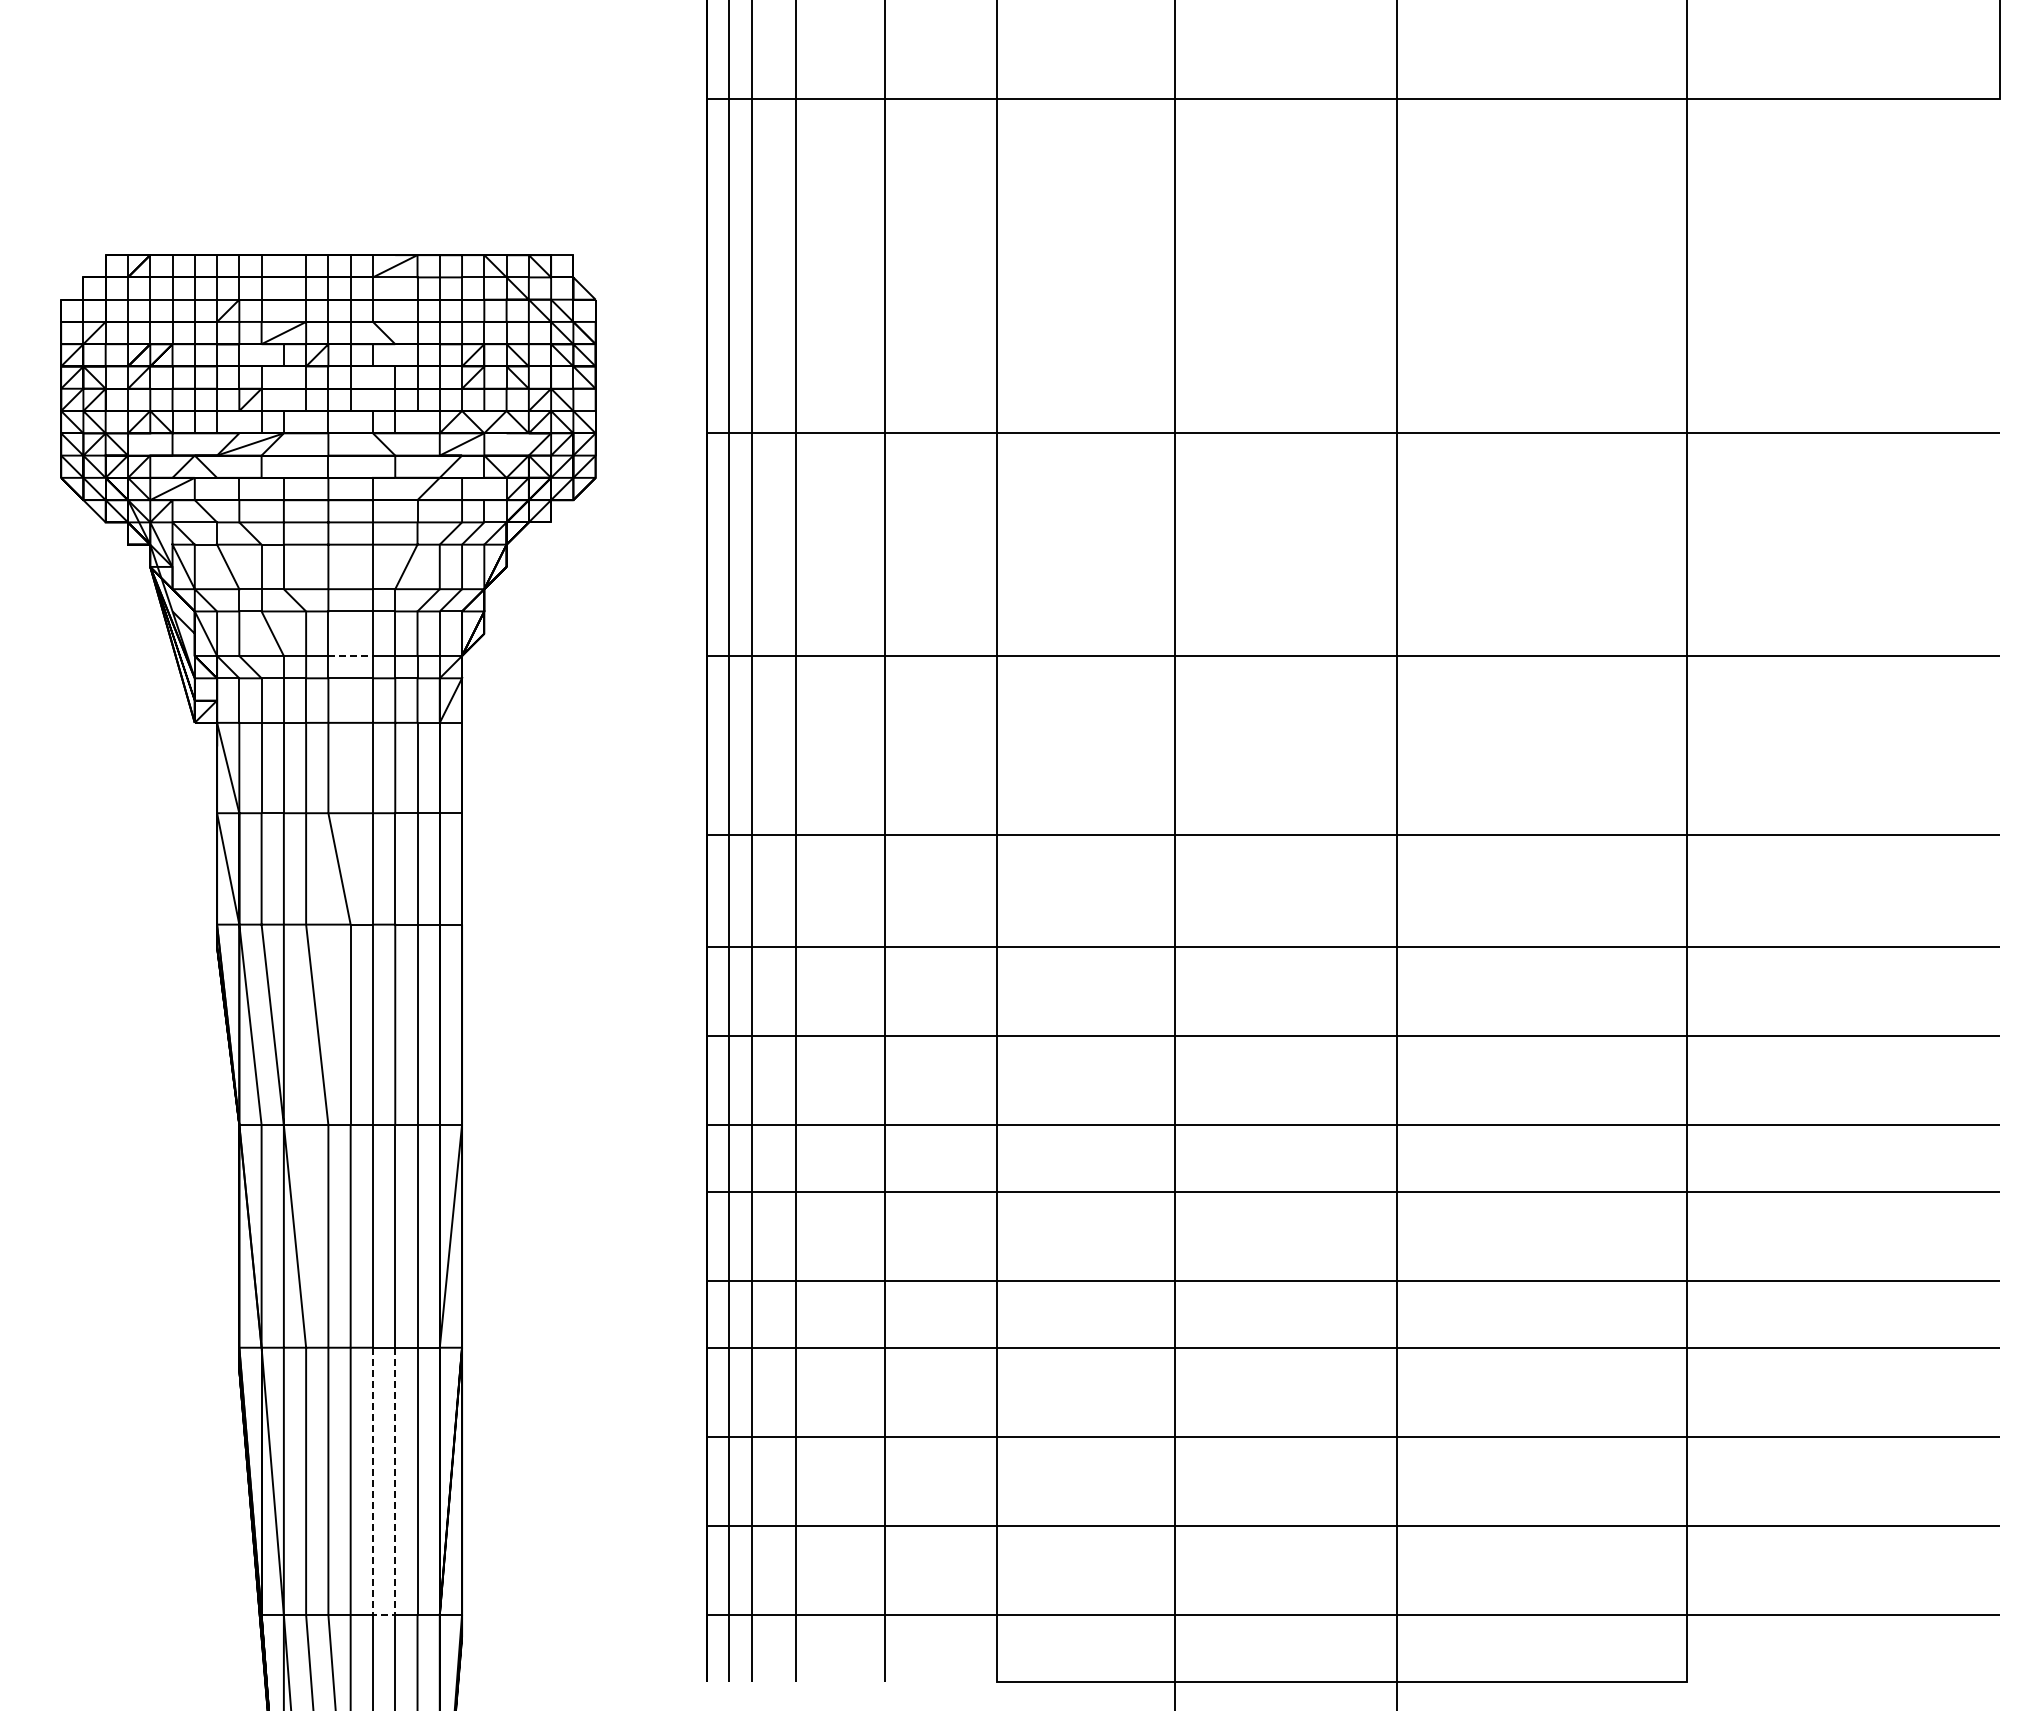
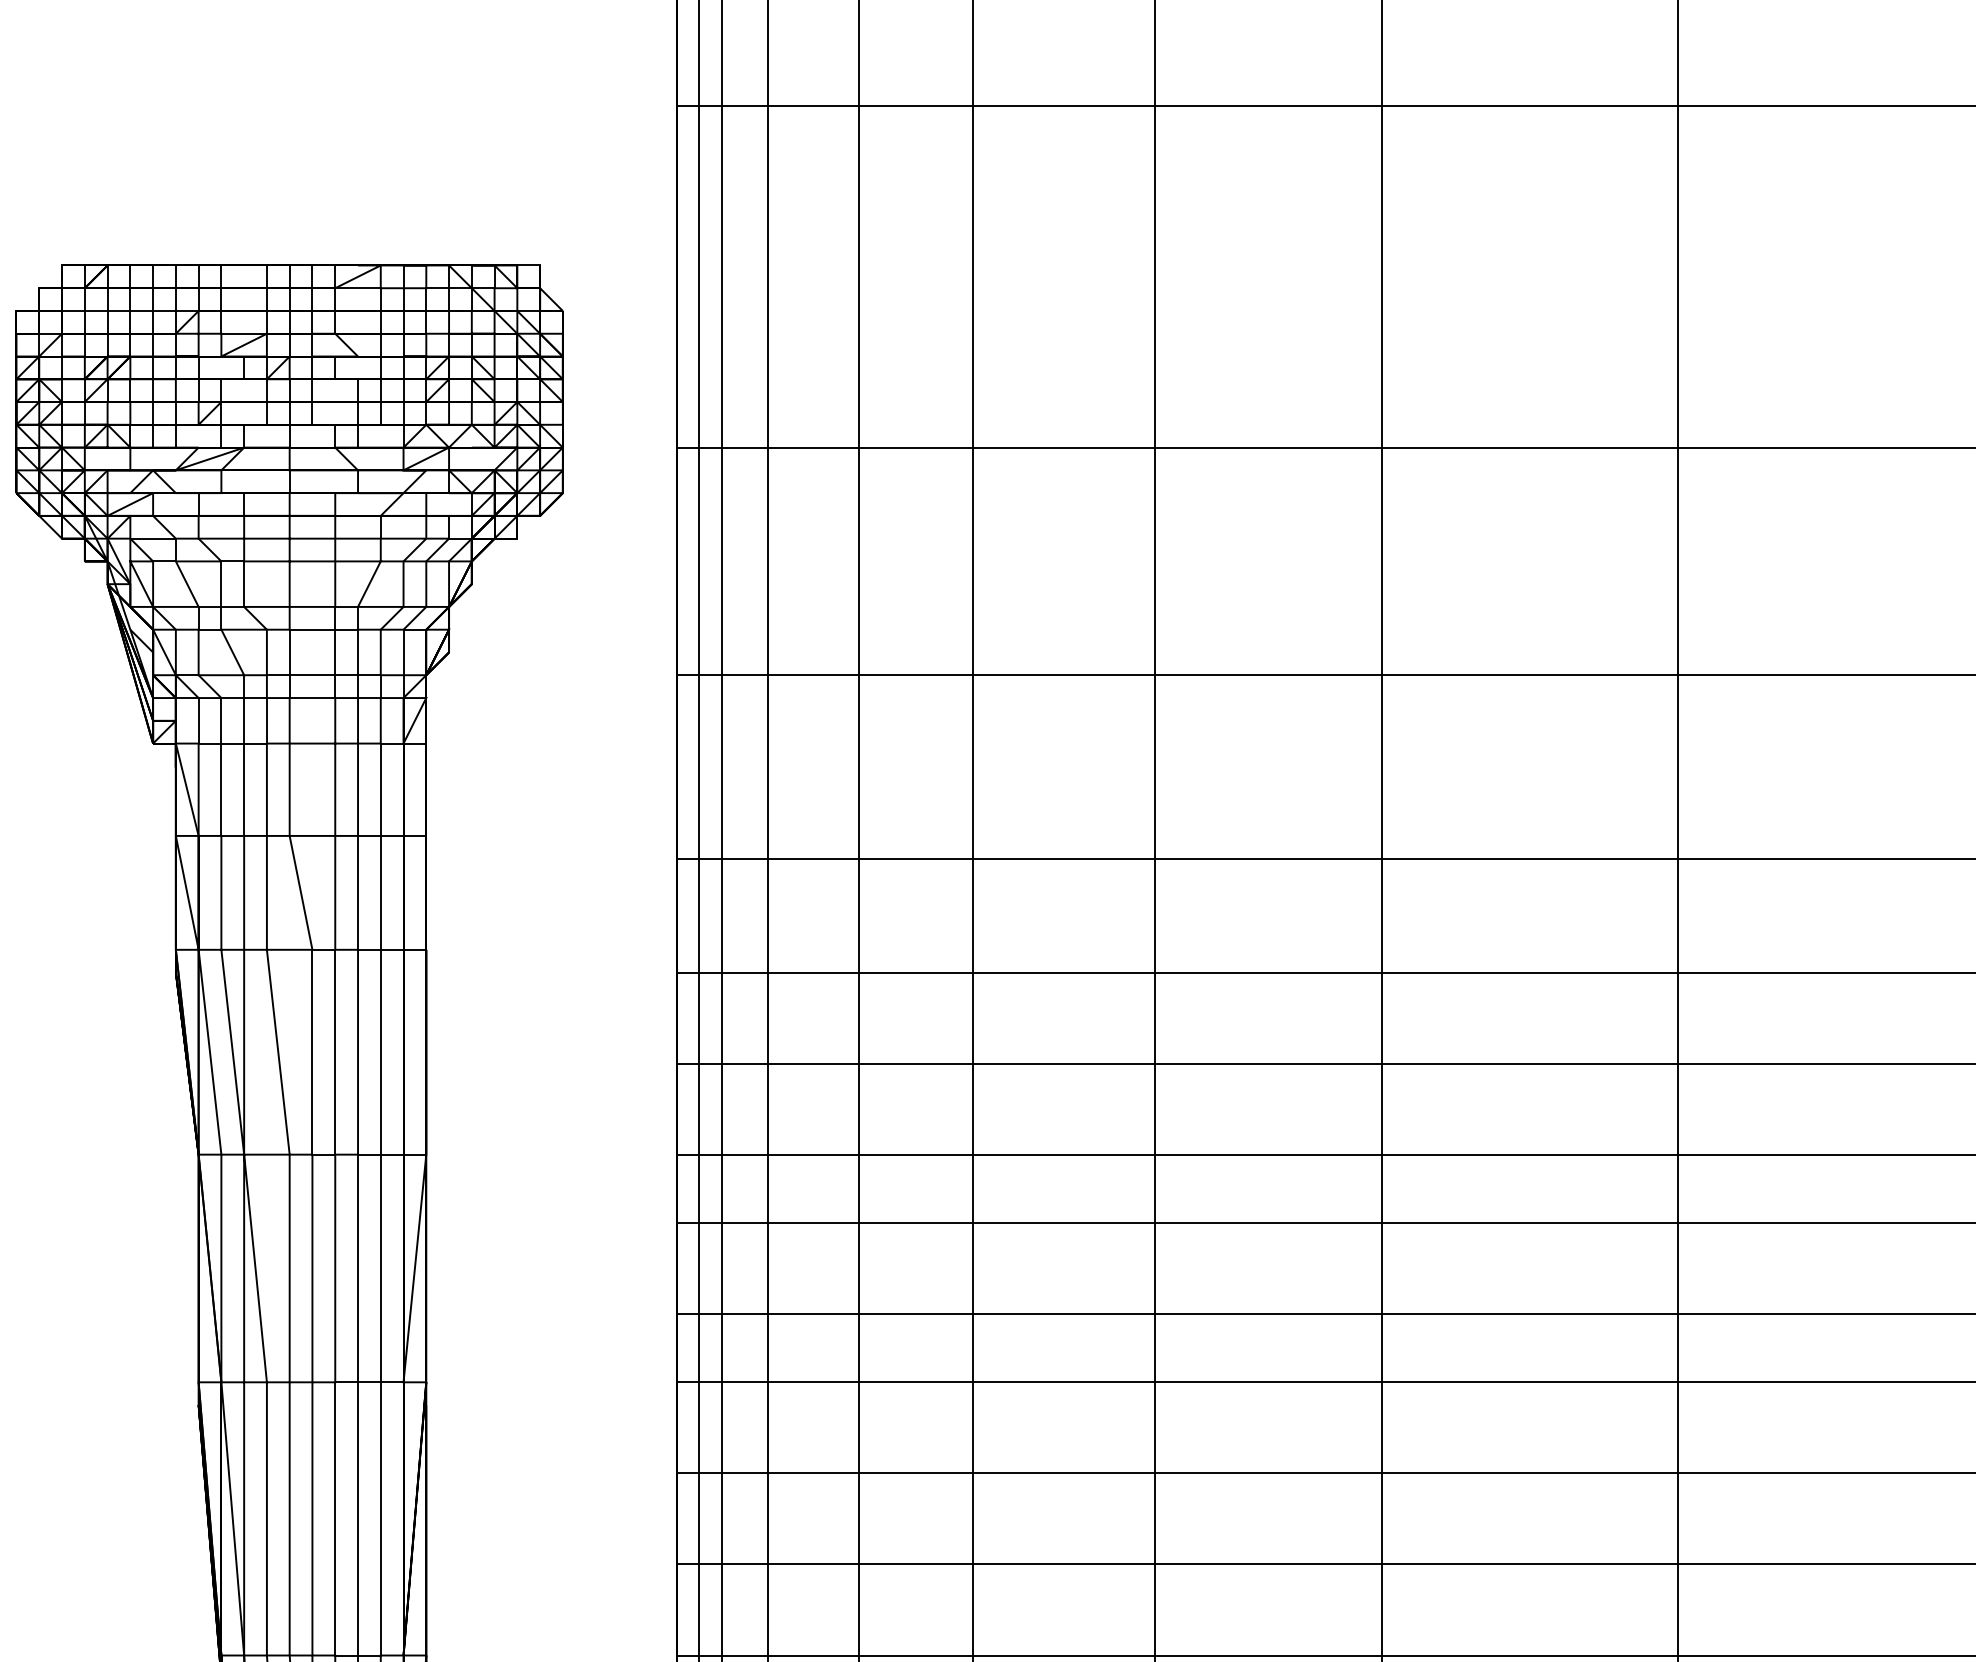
line: (351, 655) -> (313, 674), dashed -> solid
line: (383, 1614) -> (345, 1655), dashed -> solid

